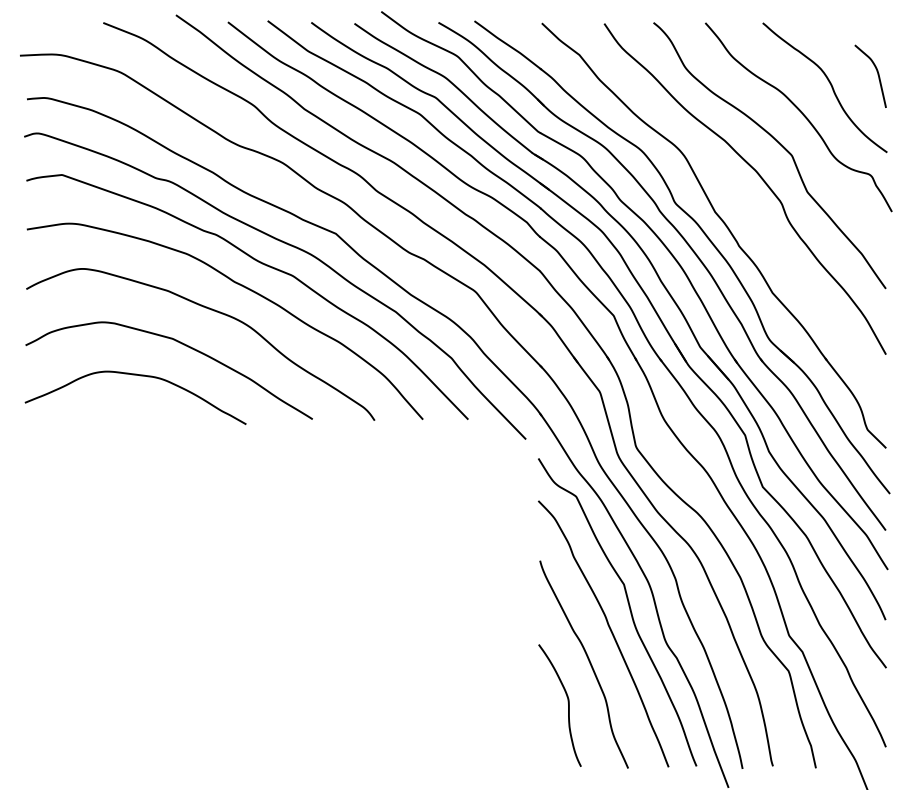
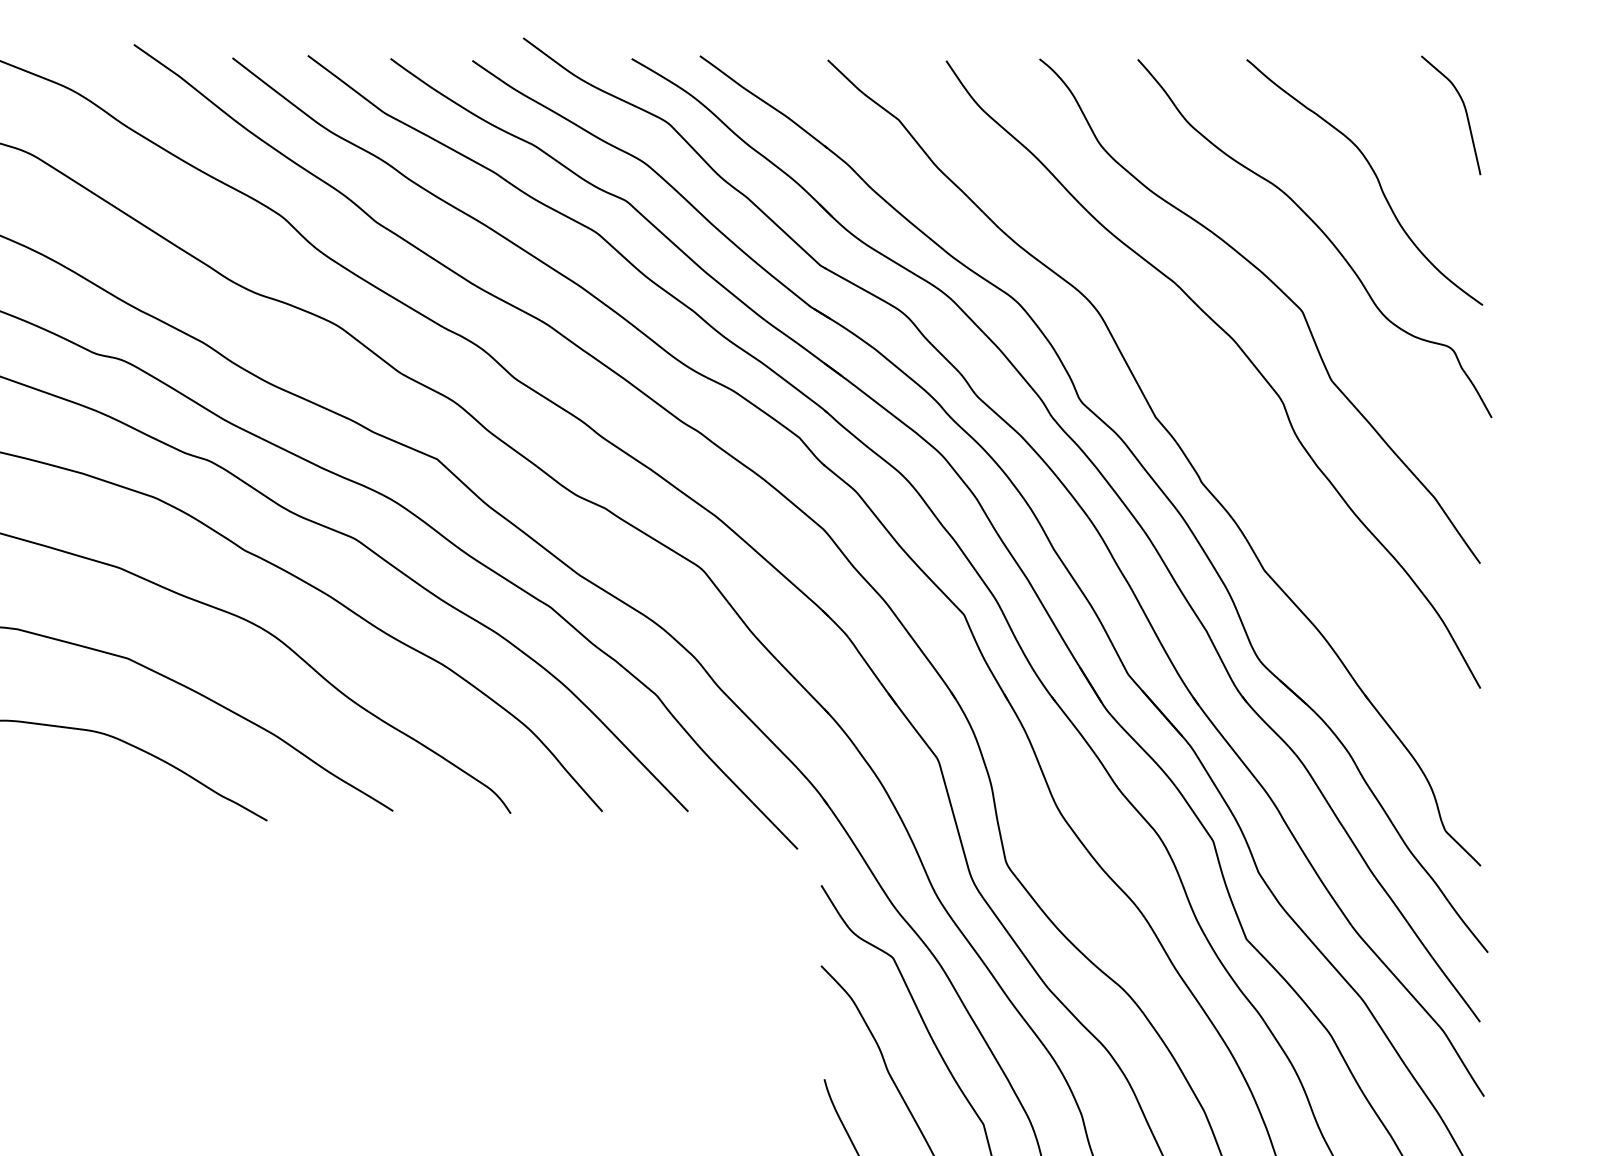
curve: (877, 75) -> (1464, 113), moved

